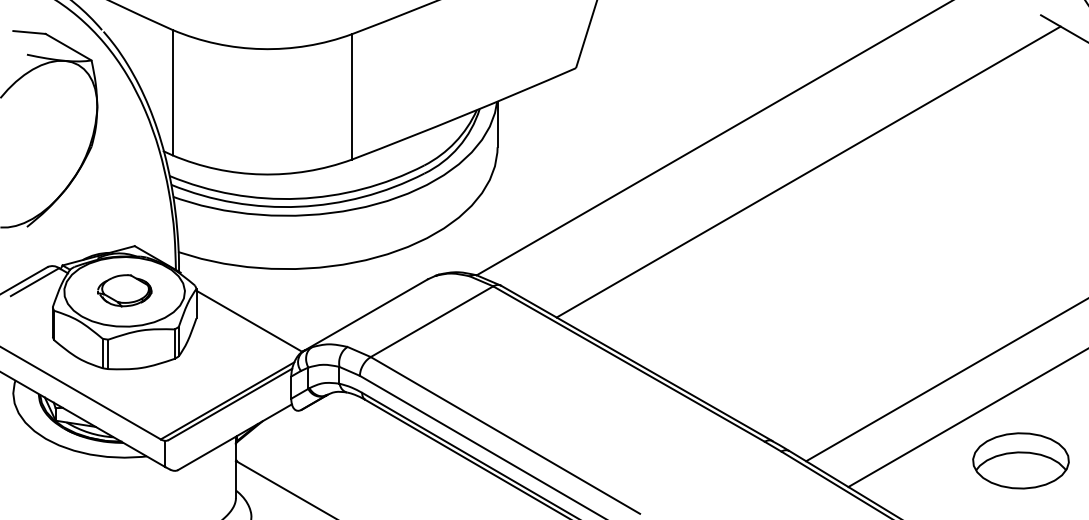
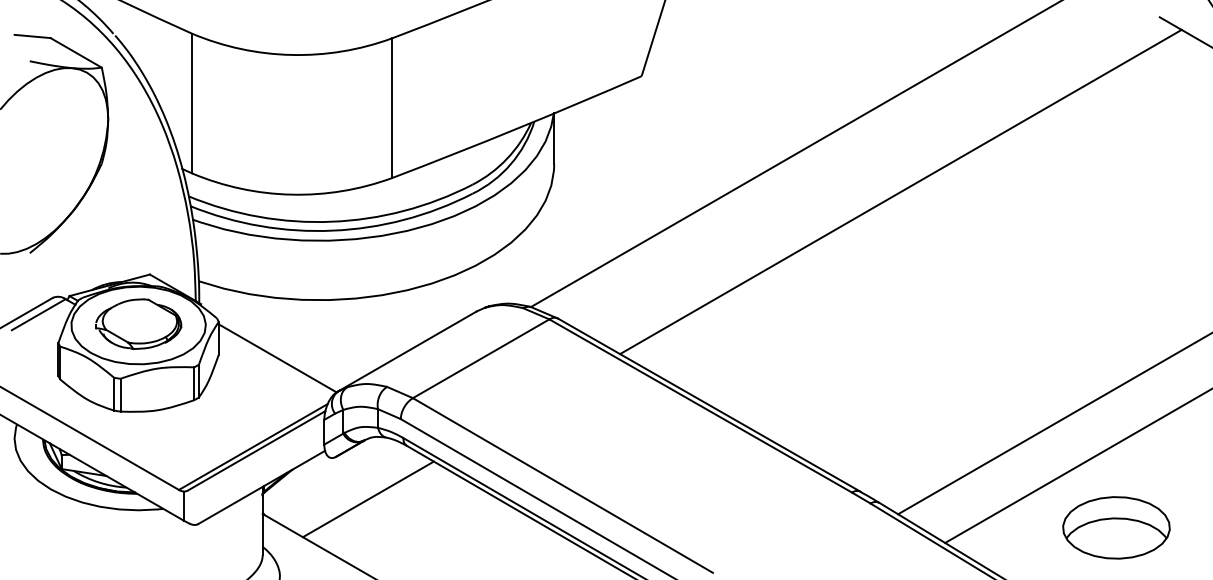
part: (124, 290) -> (138, 324), size x1.43
line: (330, 448) -> (367, 499), added
part: (1021, 460) -> (1116, 527), moved

